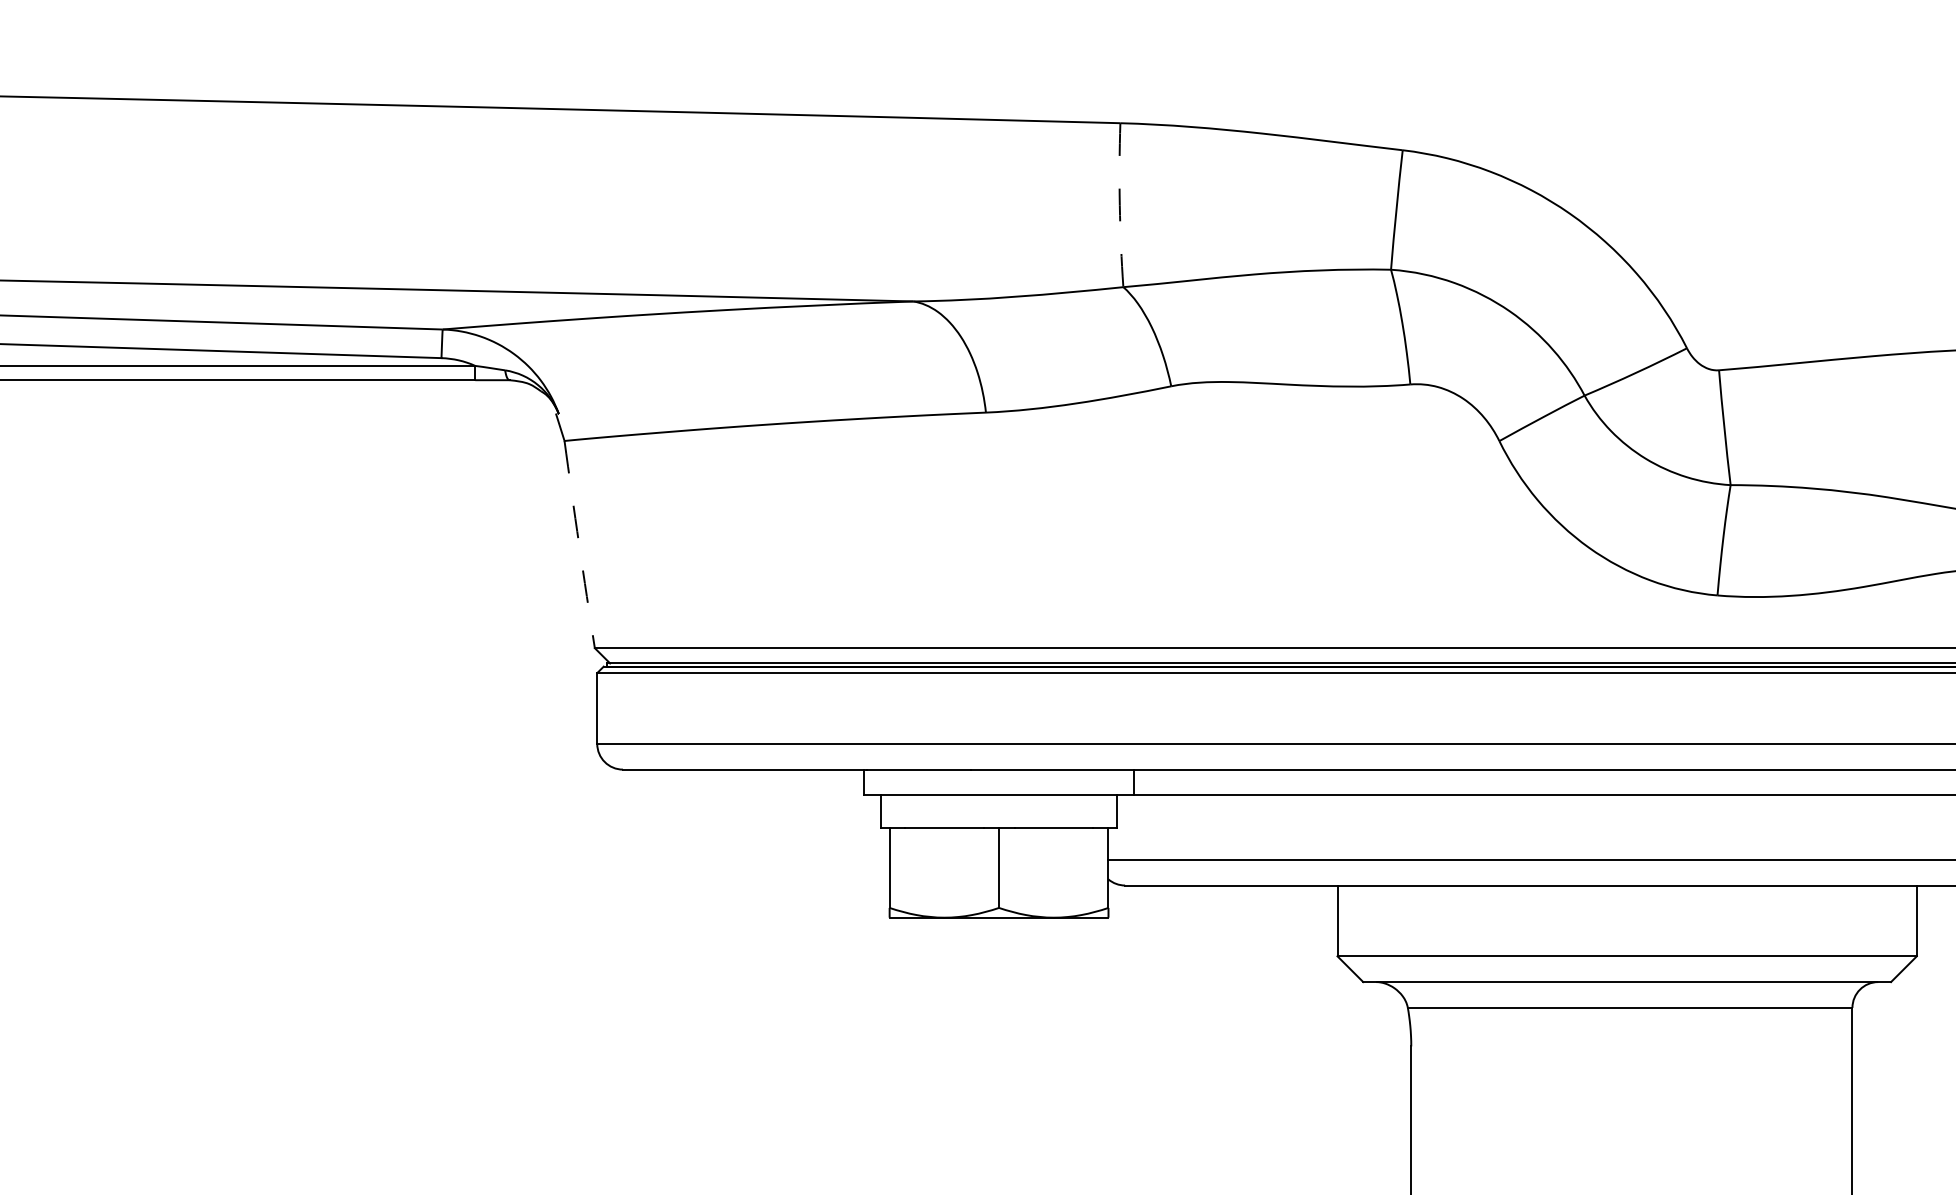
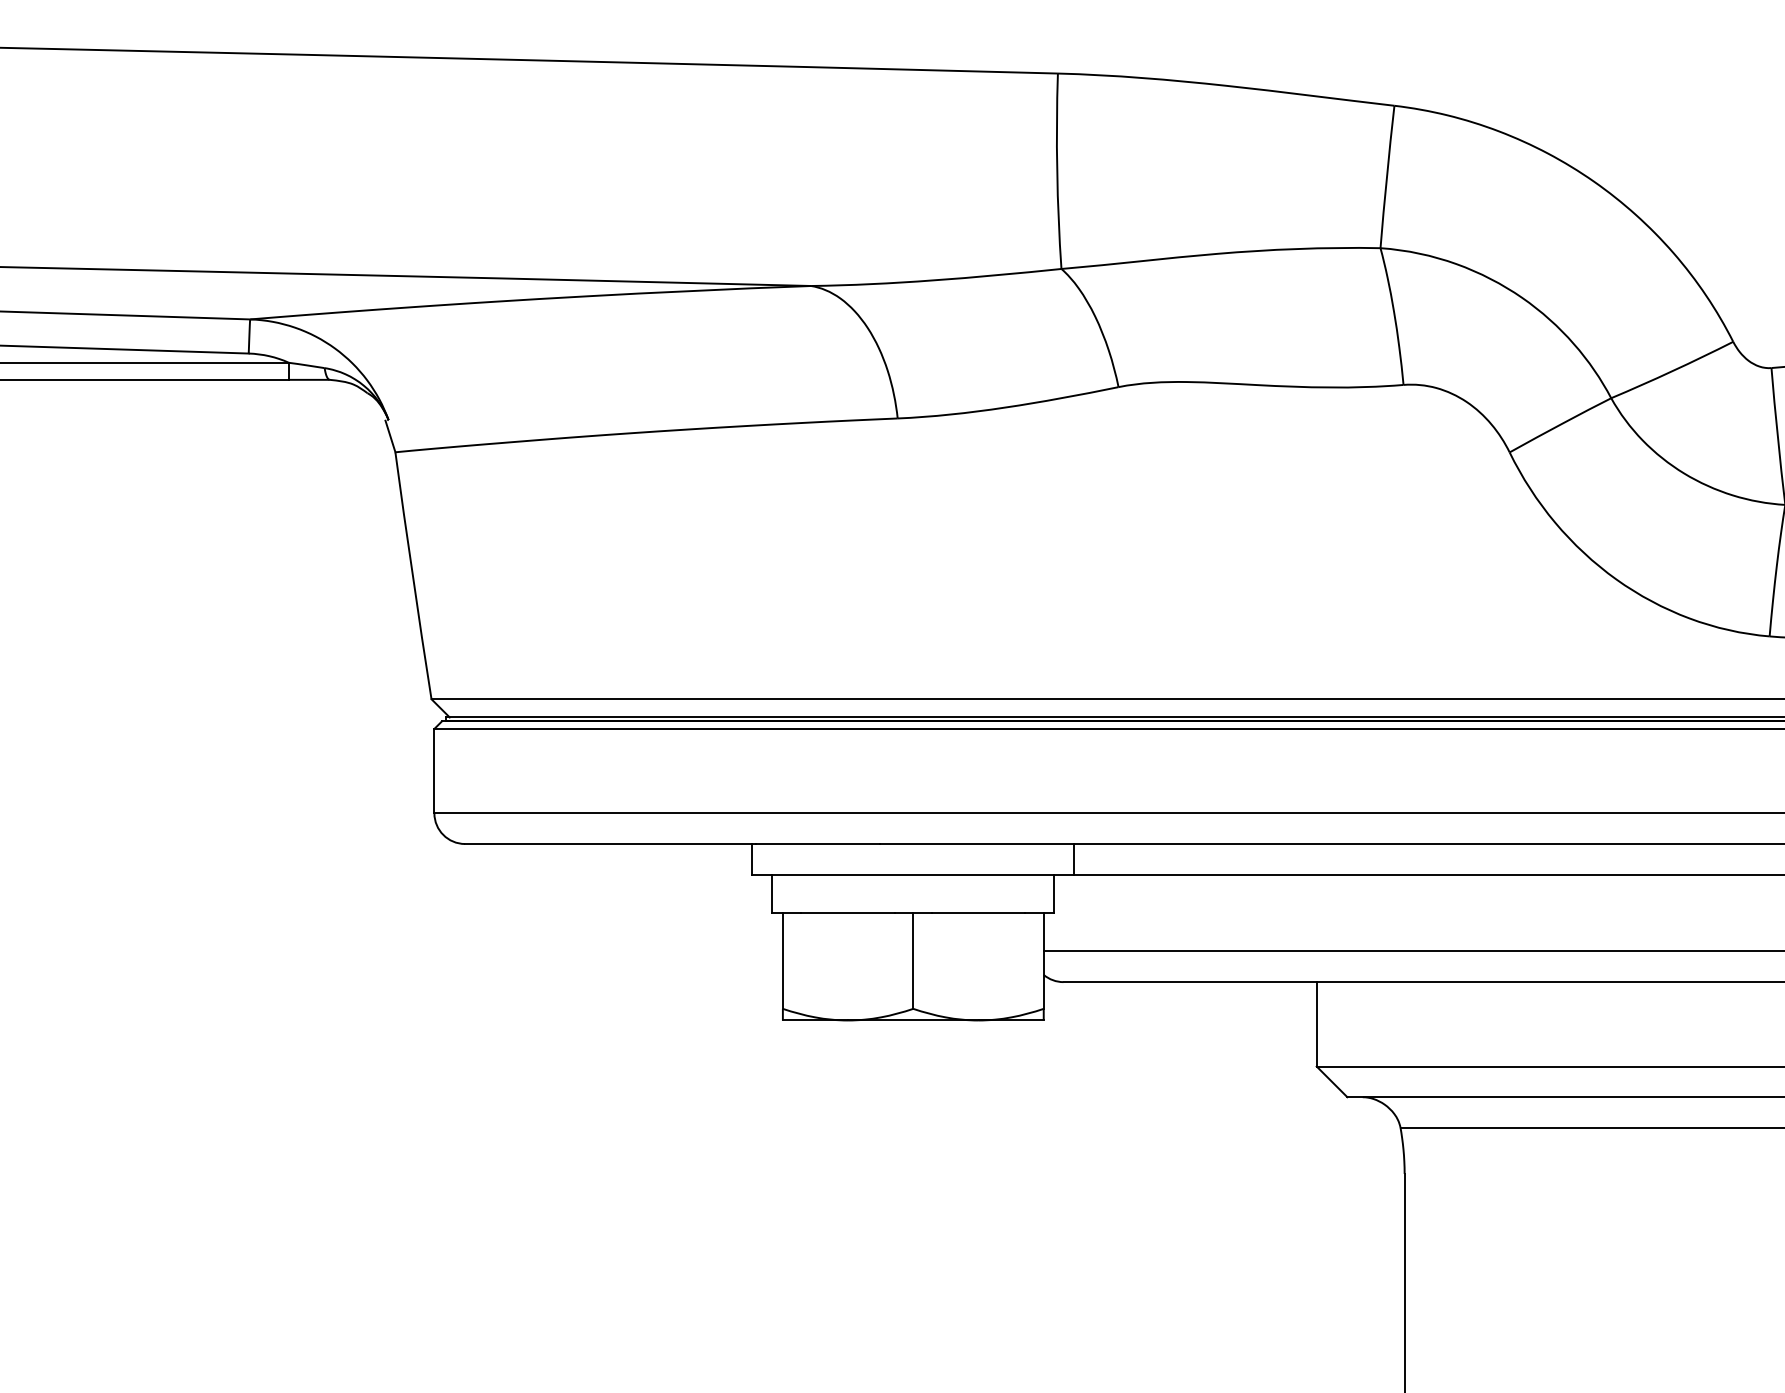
arc: (1119, 205) -> (1056, 171), dashed -> solid
arc: (579, 544) -> (413, 575), dashed -> solid

